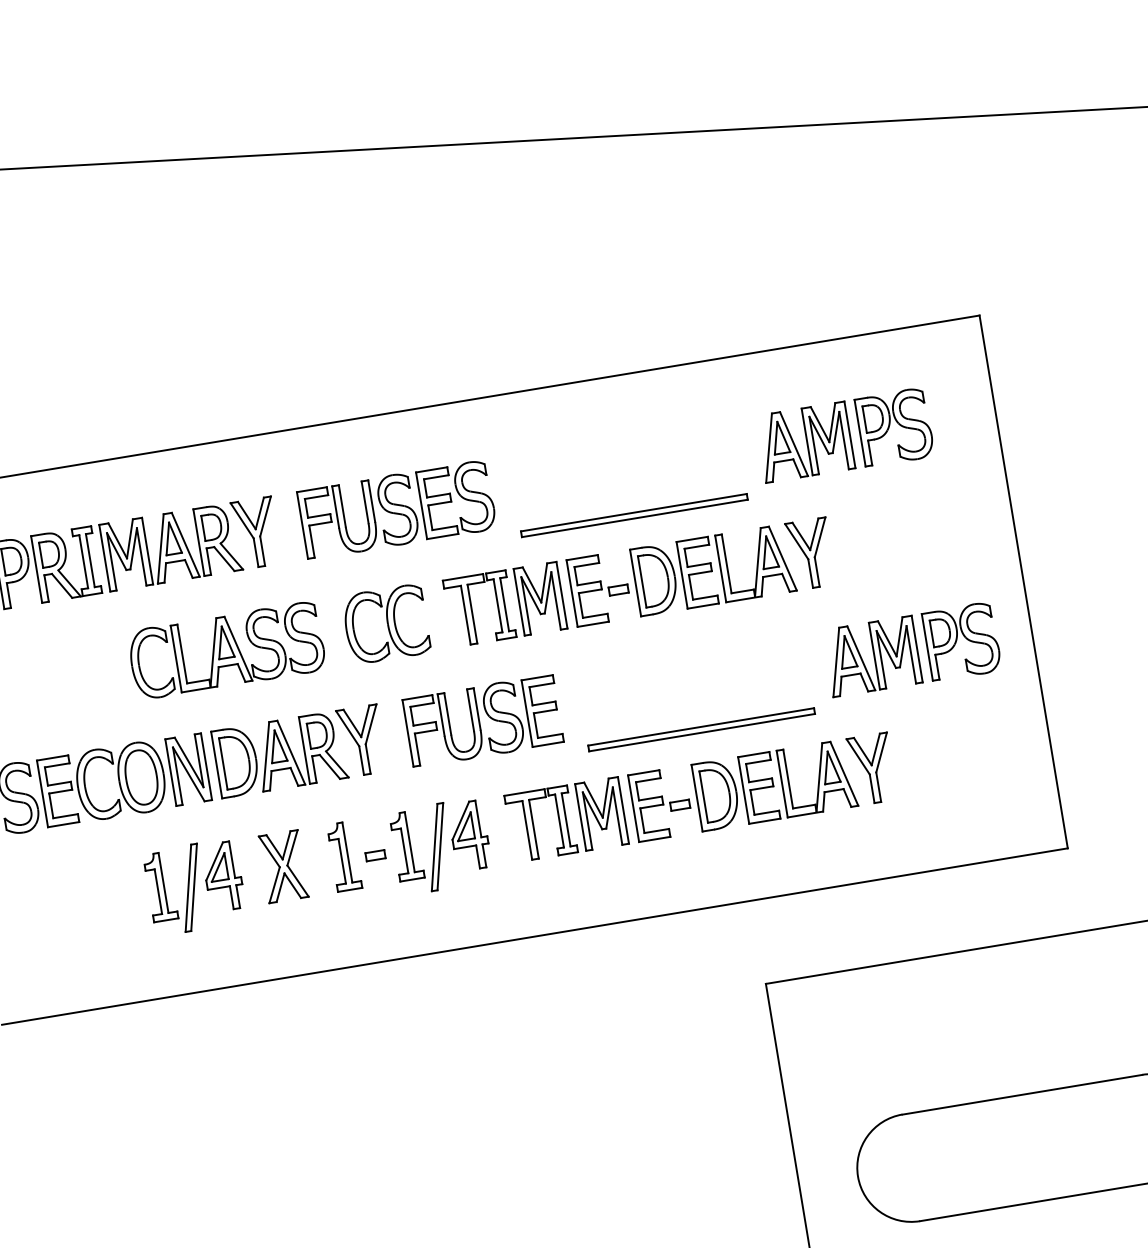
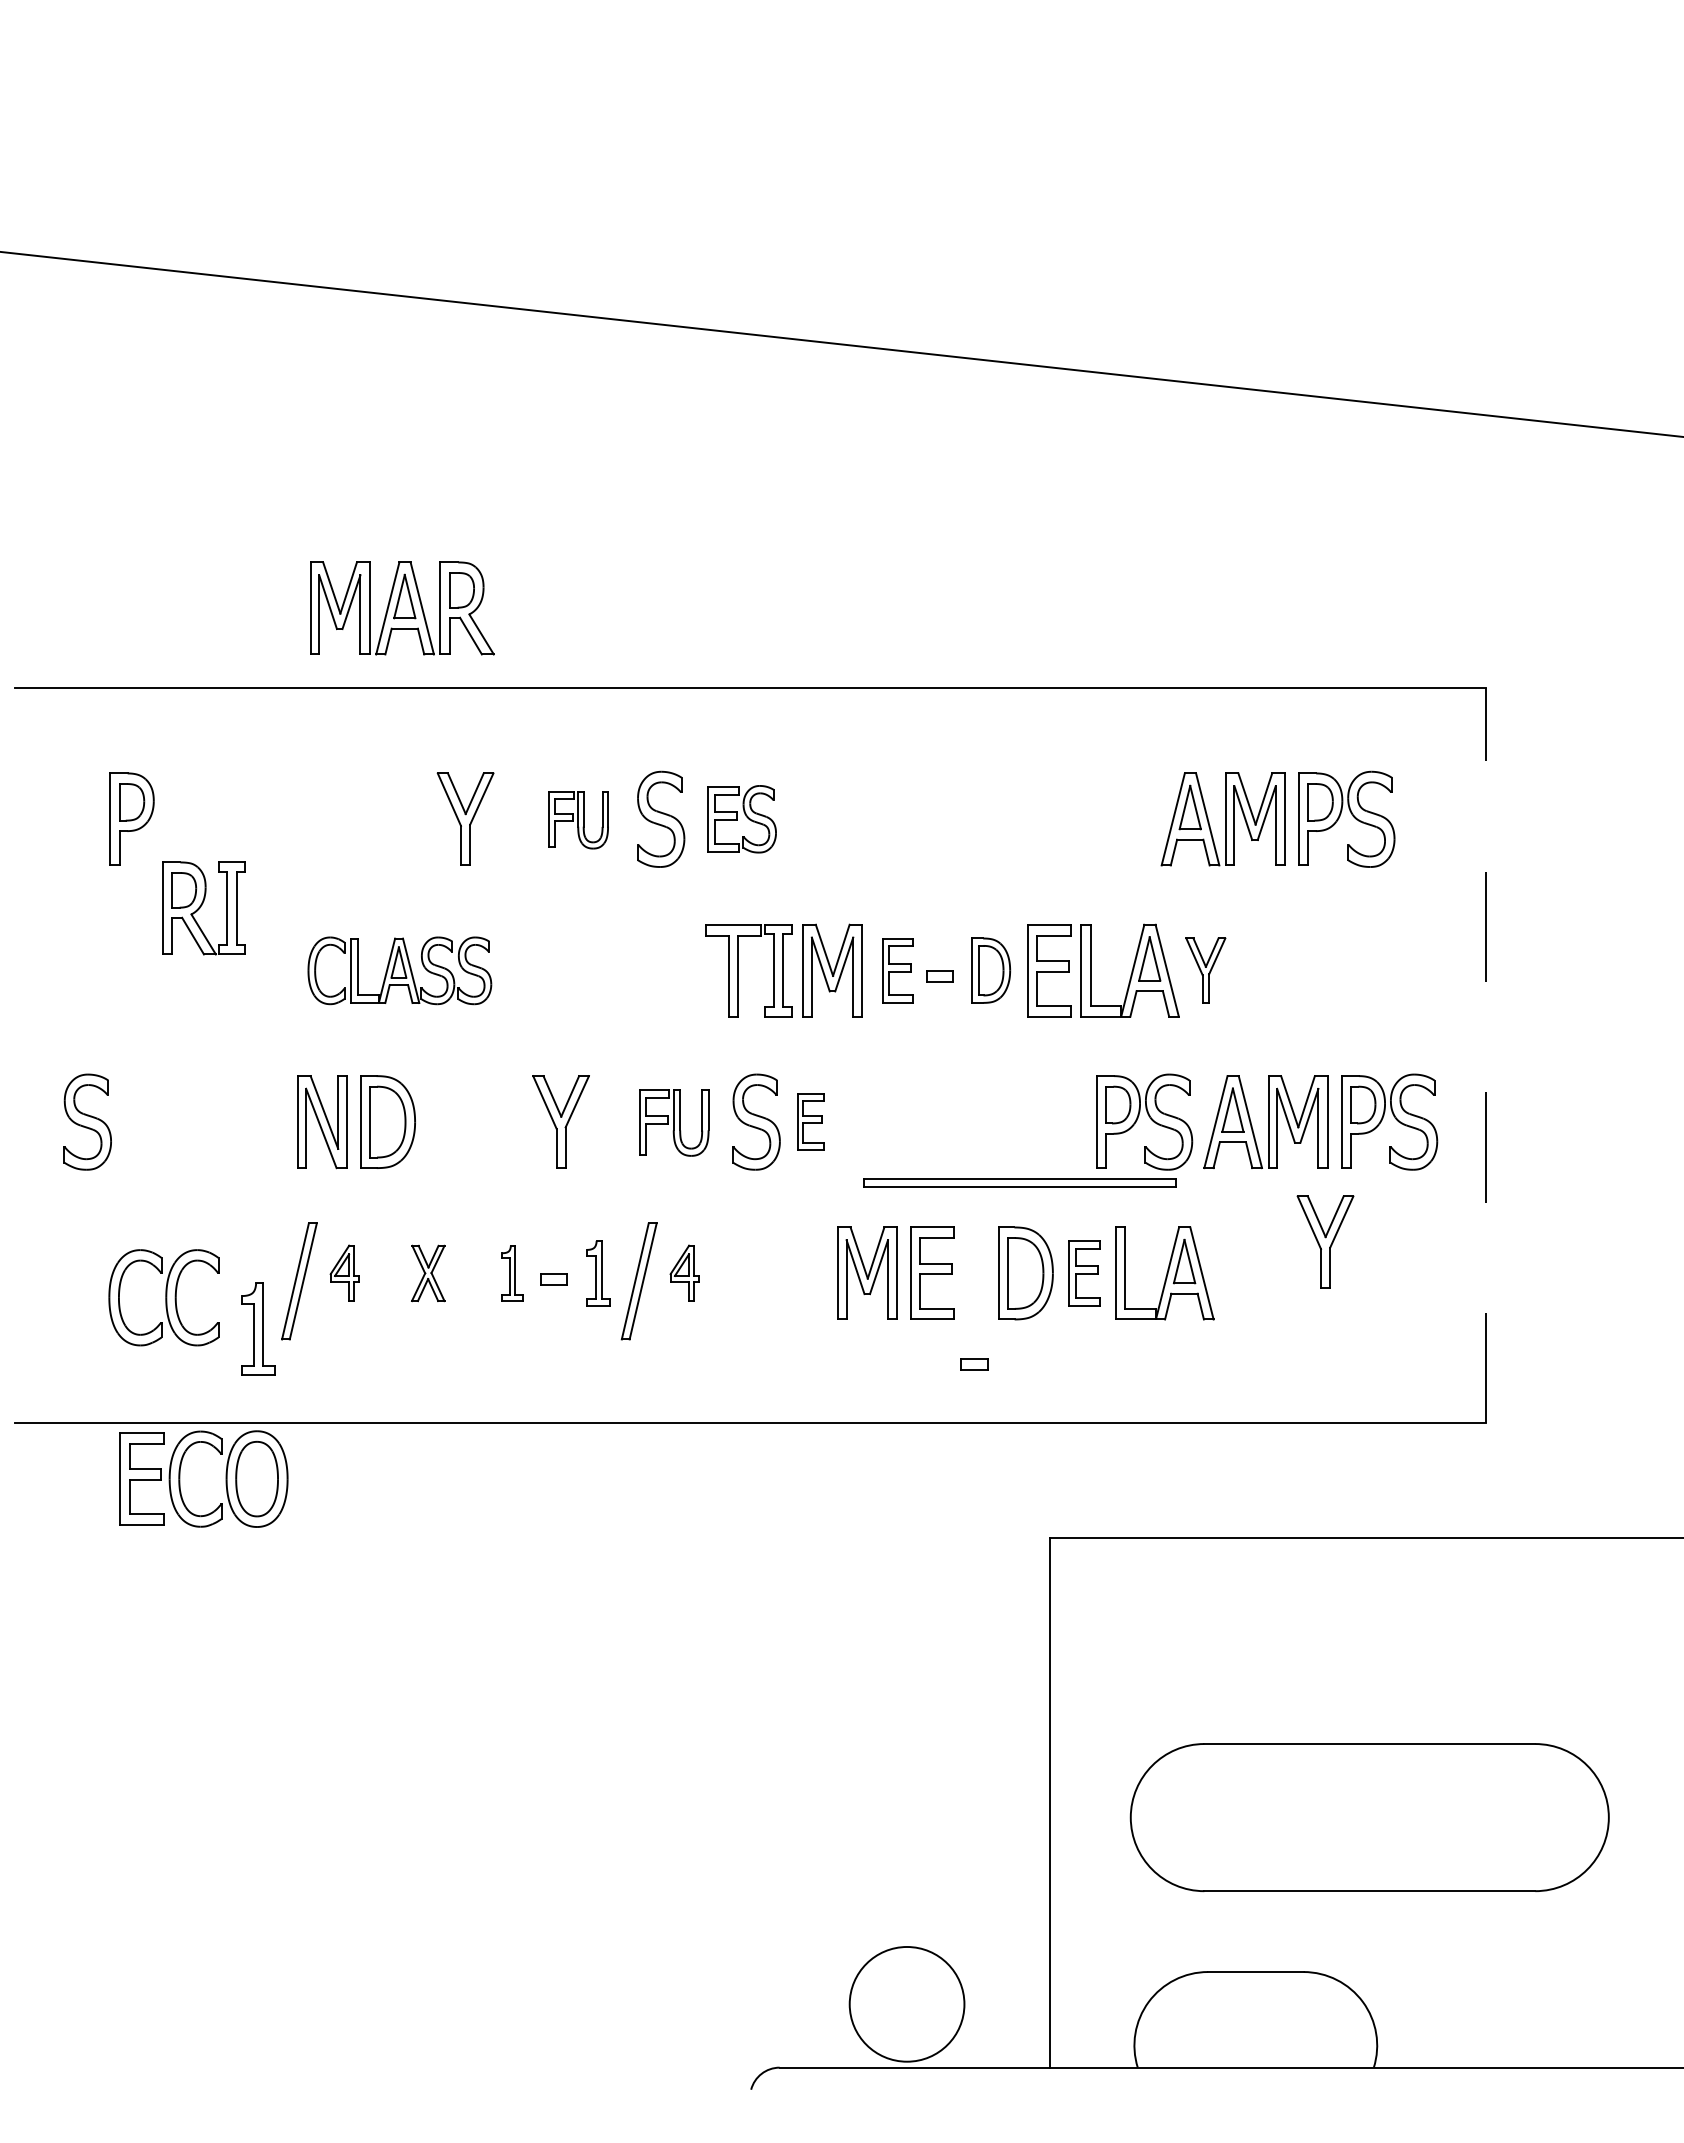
part: (456, 499) -> (742, 818), size x0.7
part: (634, 515) -> (977, 879), removed
part: (338, 520) -> (578, 820), size x0.6
part: (171, 547) -> (402, 608), moved
part: (810, 553) -> (1205, 970), size x0.7
part: (66, 564) -> (203, 908), moved
part: (655, 579) -> (991, 970), size x0.7
line: (1023, 581) -> (1485, 1055), solid -> dashed
part: (587, 590) -> (897, 970), size x0.7
part: (385, 624) -> (163, 1297), moved
part: (226, 650) -> (399, 970), size x0.7
part: (788, 668) -> (1150, 1119), added
part: (542, 710) -> (810, 1121), size x0.6
part: (444, 727) -> (674, 1122), size x0.7
part: (300, 751) -> (476, 1122), removed
part: (872, 768) -> (1325, 1241), moved
part: (118, 780) -> (225, 1478), moved
part: (759, 787) -> (1084, 1272), size x0.7
part: (680, 805) -> (974, 1364), moved
part: (533, 824) -> (773, 1272), removed
part: (469, 835) -> (684, 1272), size x0.6
part: (406, 845) -> (598, 1272), size x0.7
part: (344, 855) -> (512, 1272), size x0.6
part: (283, 866) -> (428, 1273), size x0.6
part: (222, 876) -> (344, 1272), size x0.6
part: (160, 886) -> (258, 1328), moved

